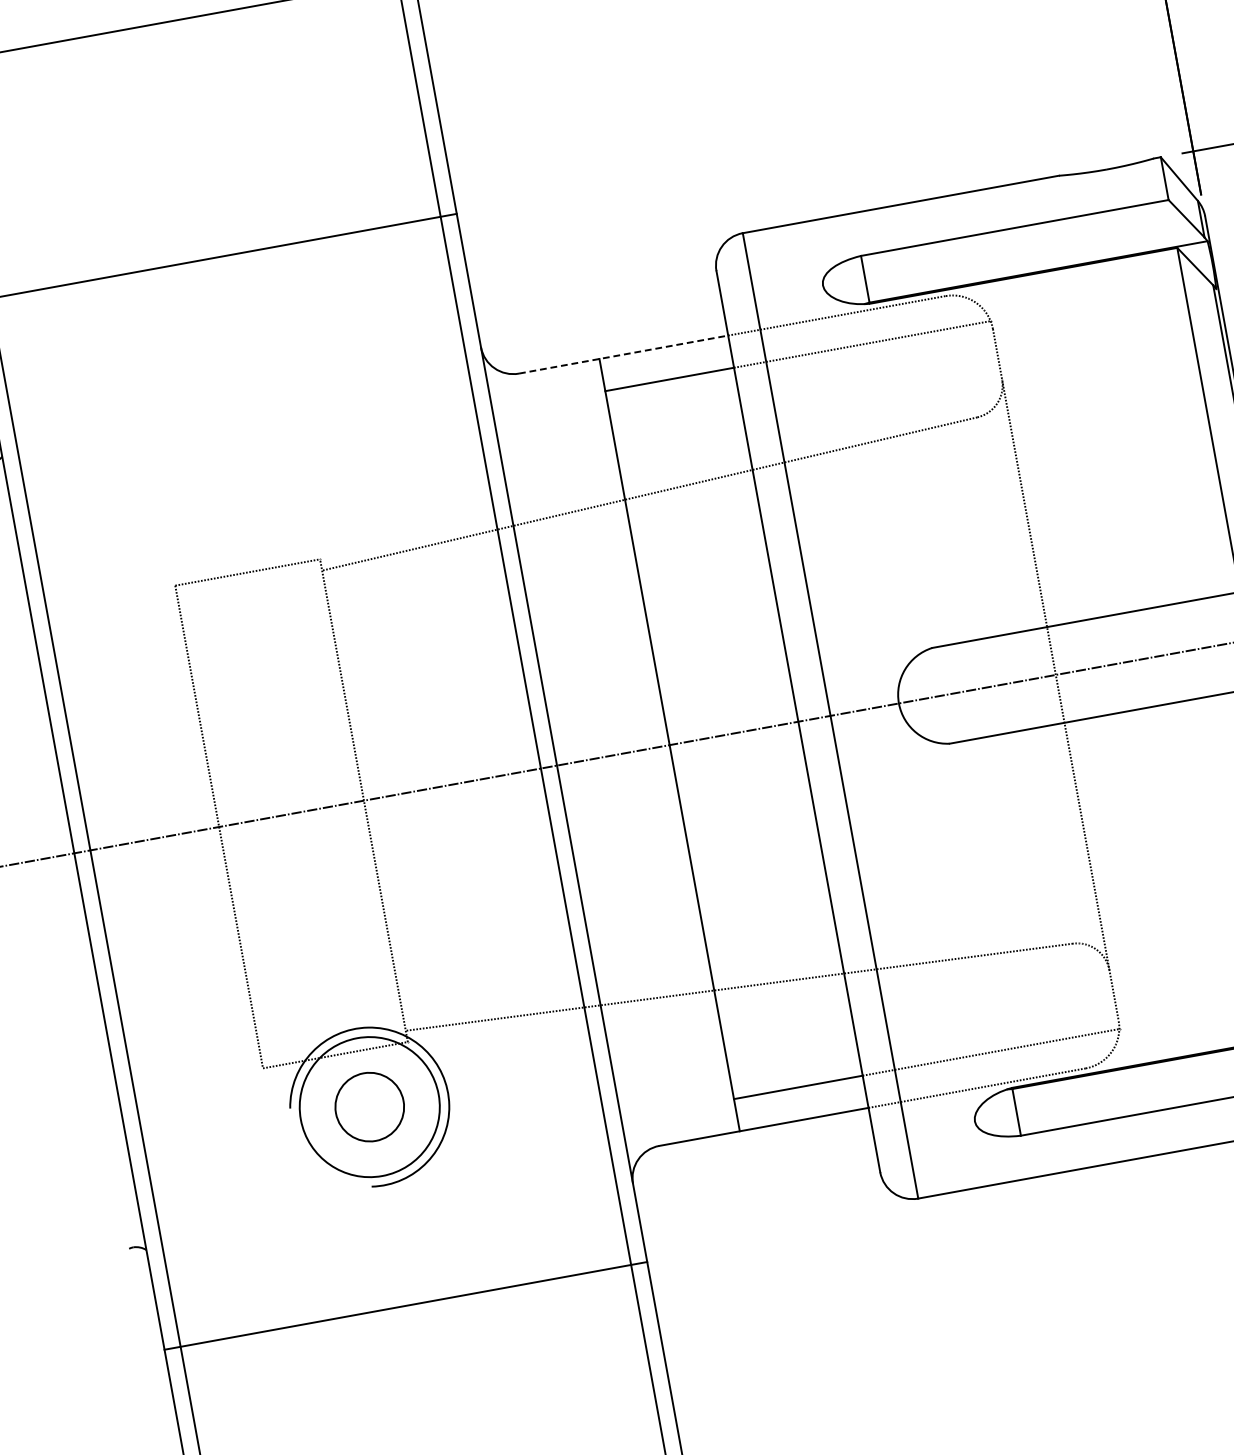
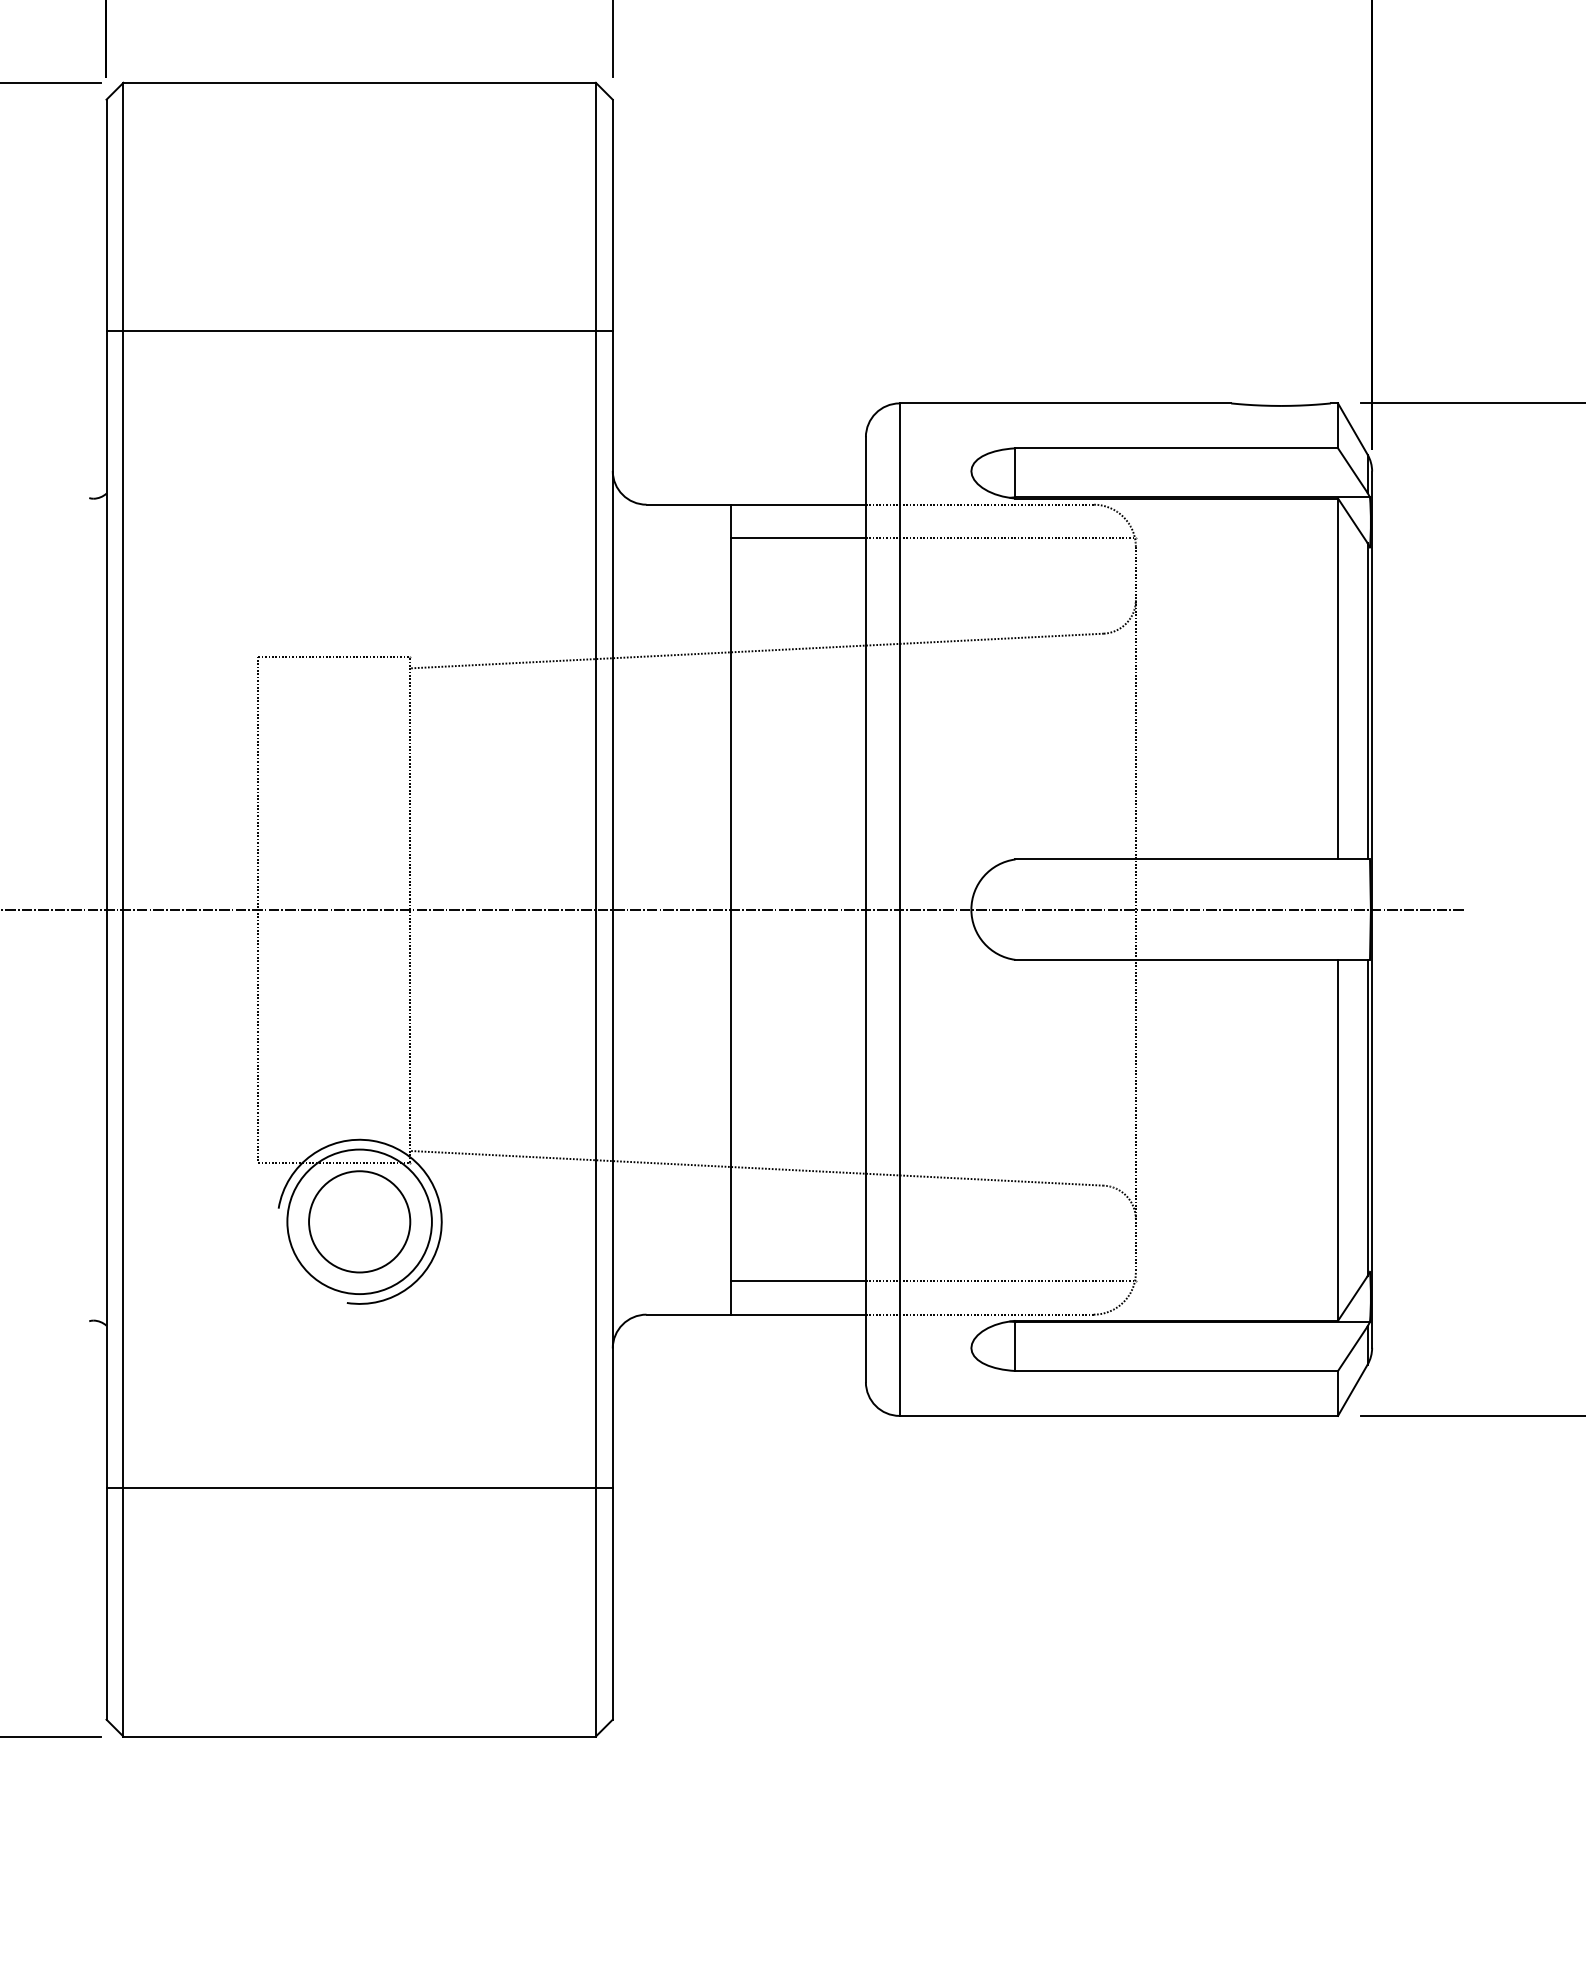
line: (623, 354) -> (756, 504), dashed -> solid
circle: (369, 1106) -> (359, 1221), size x1.43
line: (405, 1306) -> (359, 1488), moved

